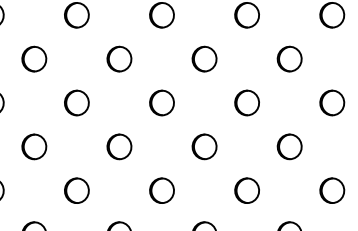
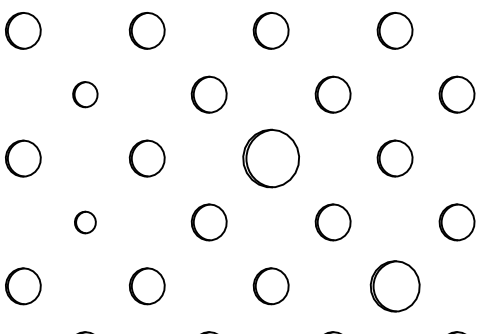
part: (34, 58) -> (85, 93), size x0.7
part: (161, 102) -> (270, 157), size x1.6
part: (34, 146) -> (85, 221), size x0.6
part: (246, 190) -> (394, 285), size x1.4

